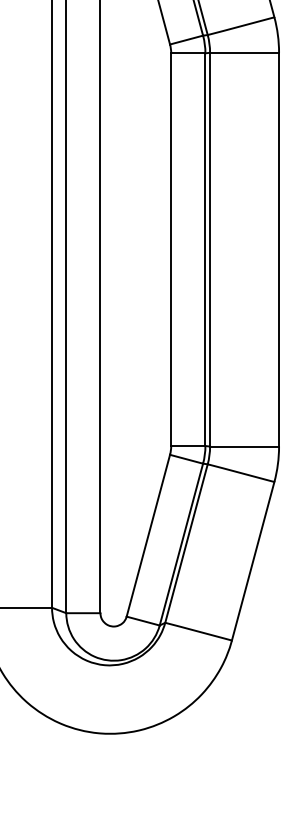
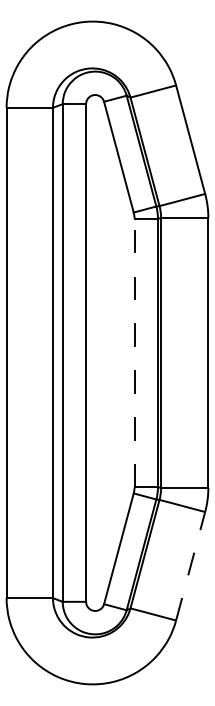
line: (171, 248) -> (134, 352), solid -> dashed
line: (252, 560) -> (190, 565), solid -> dashed

